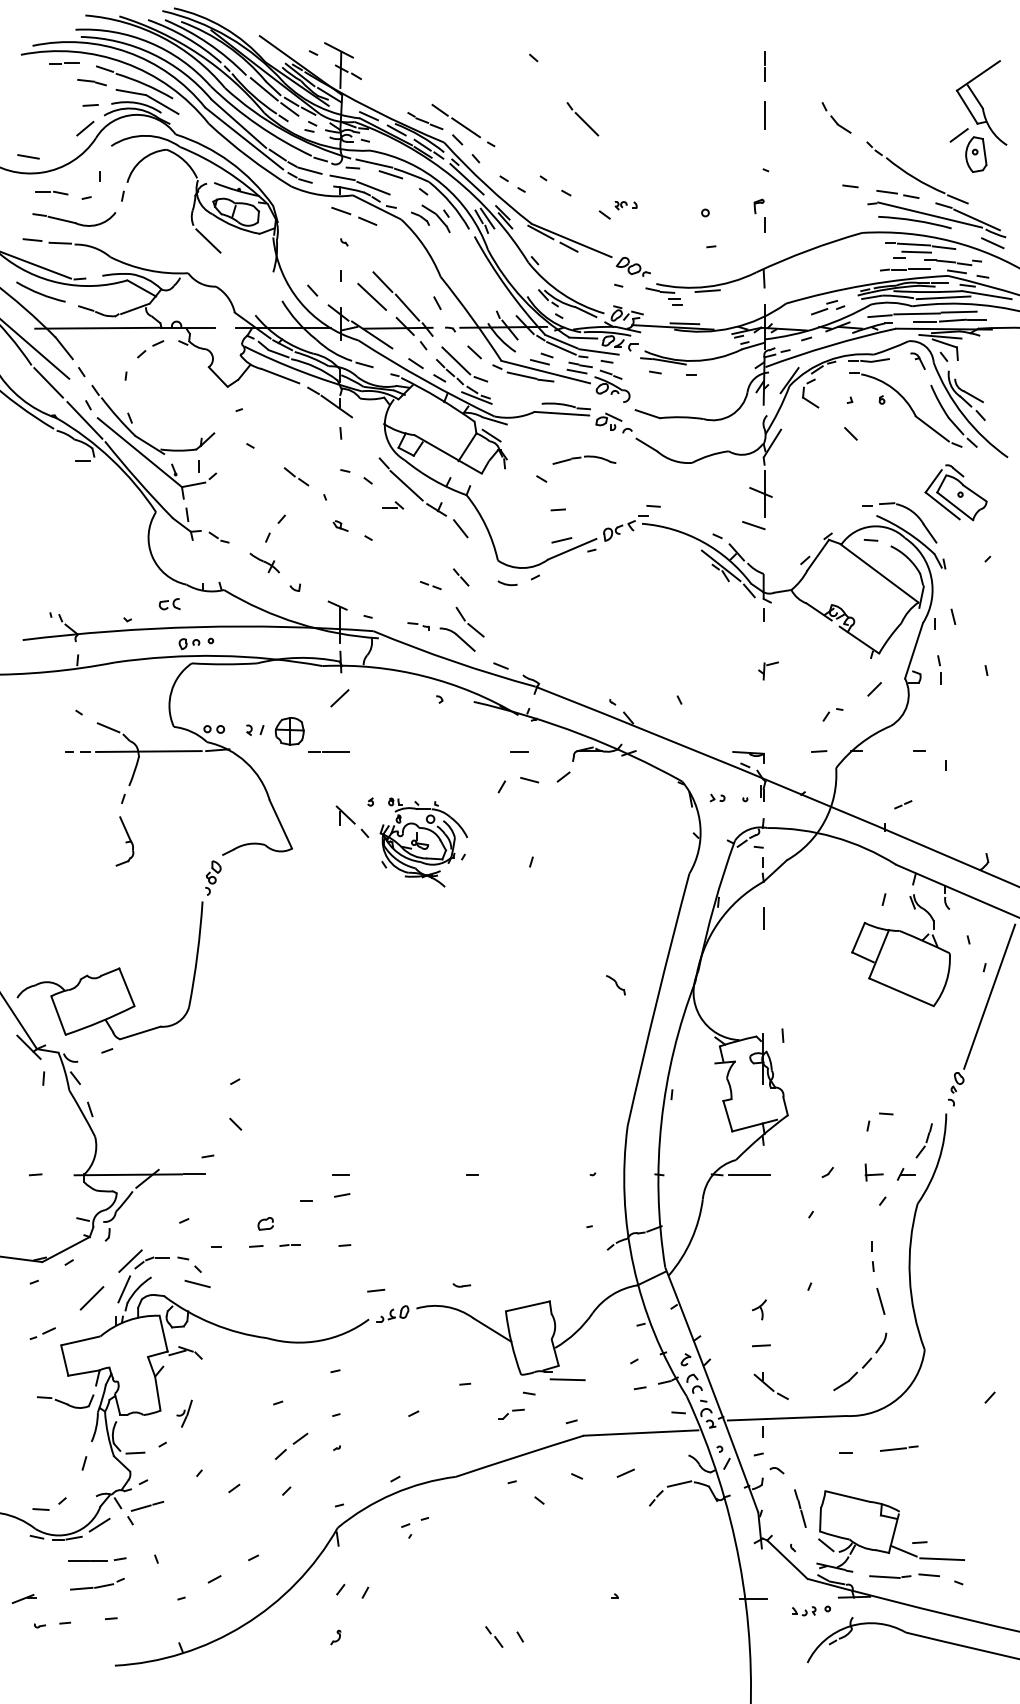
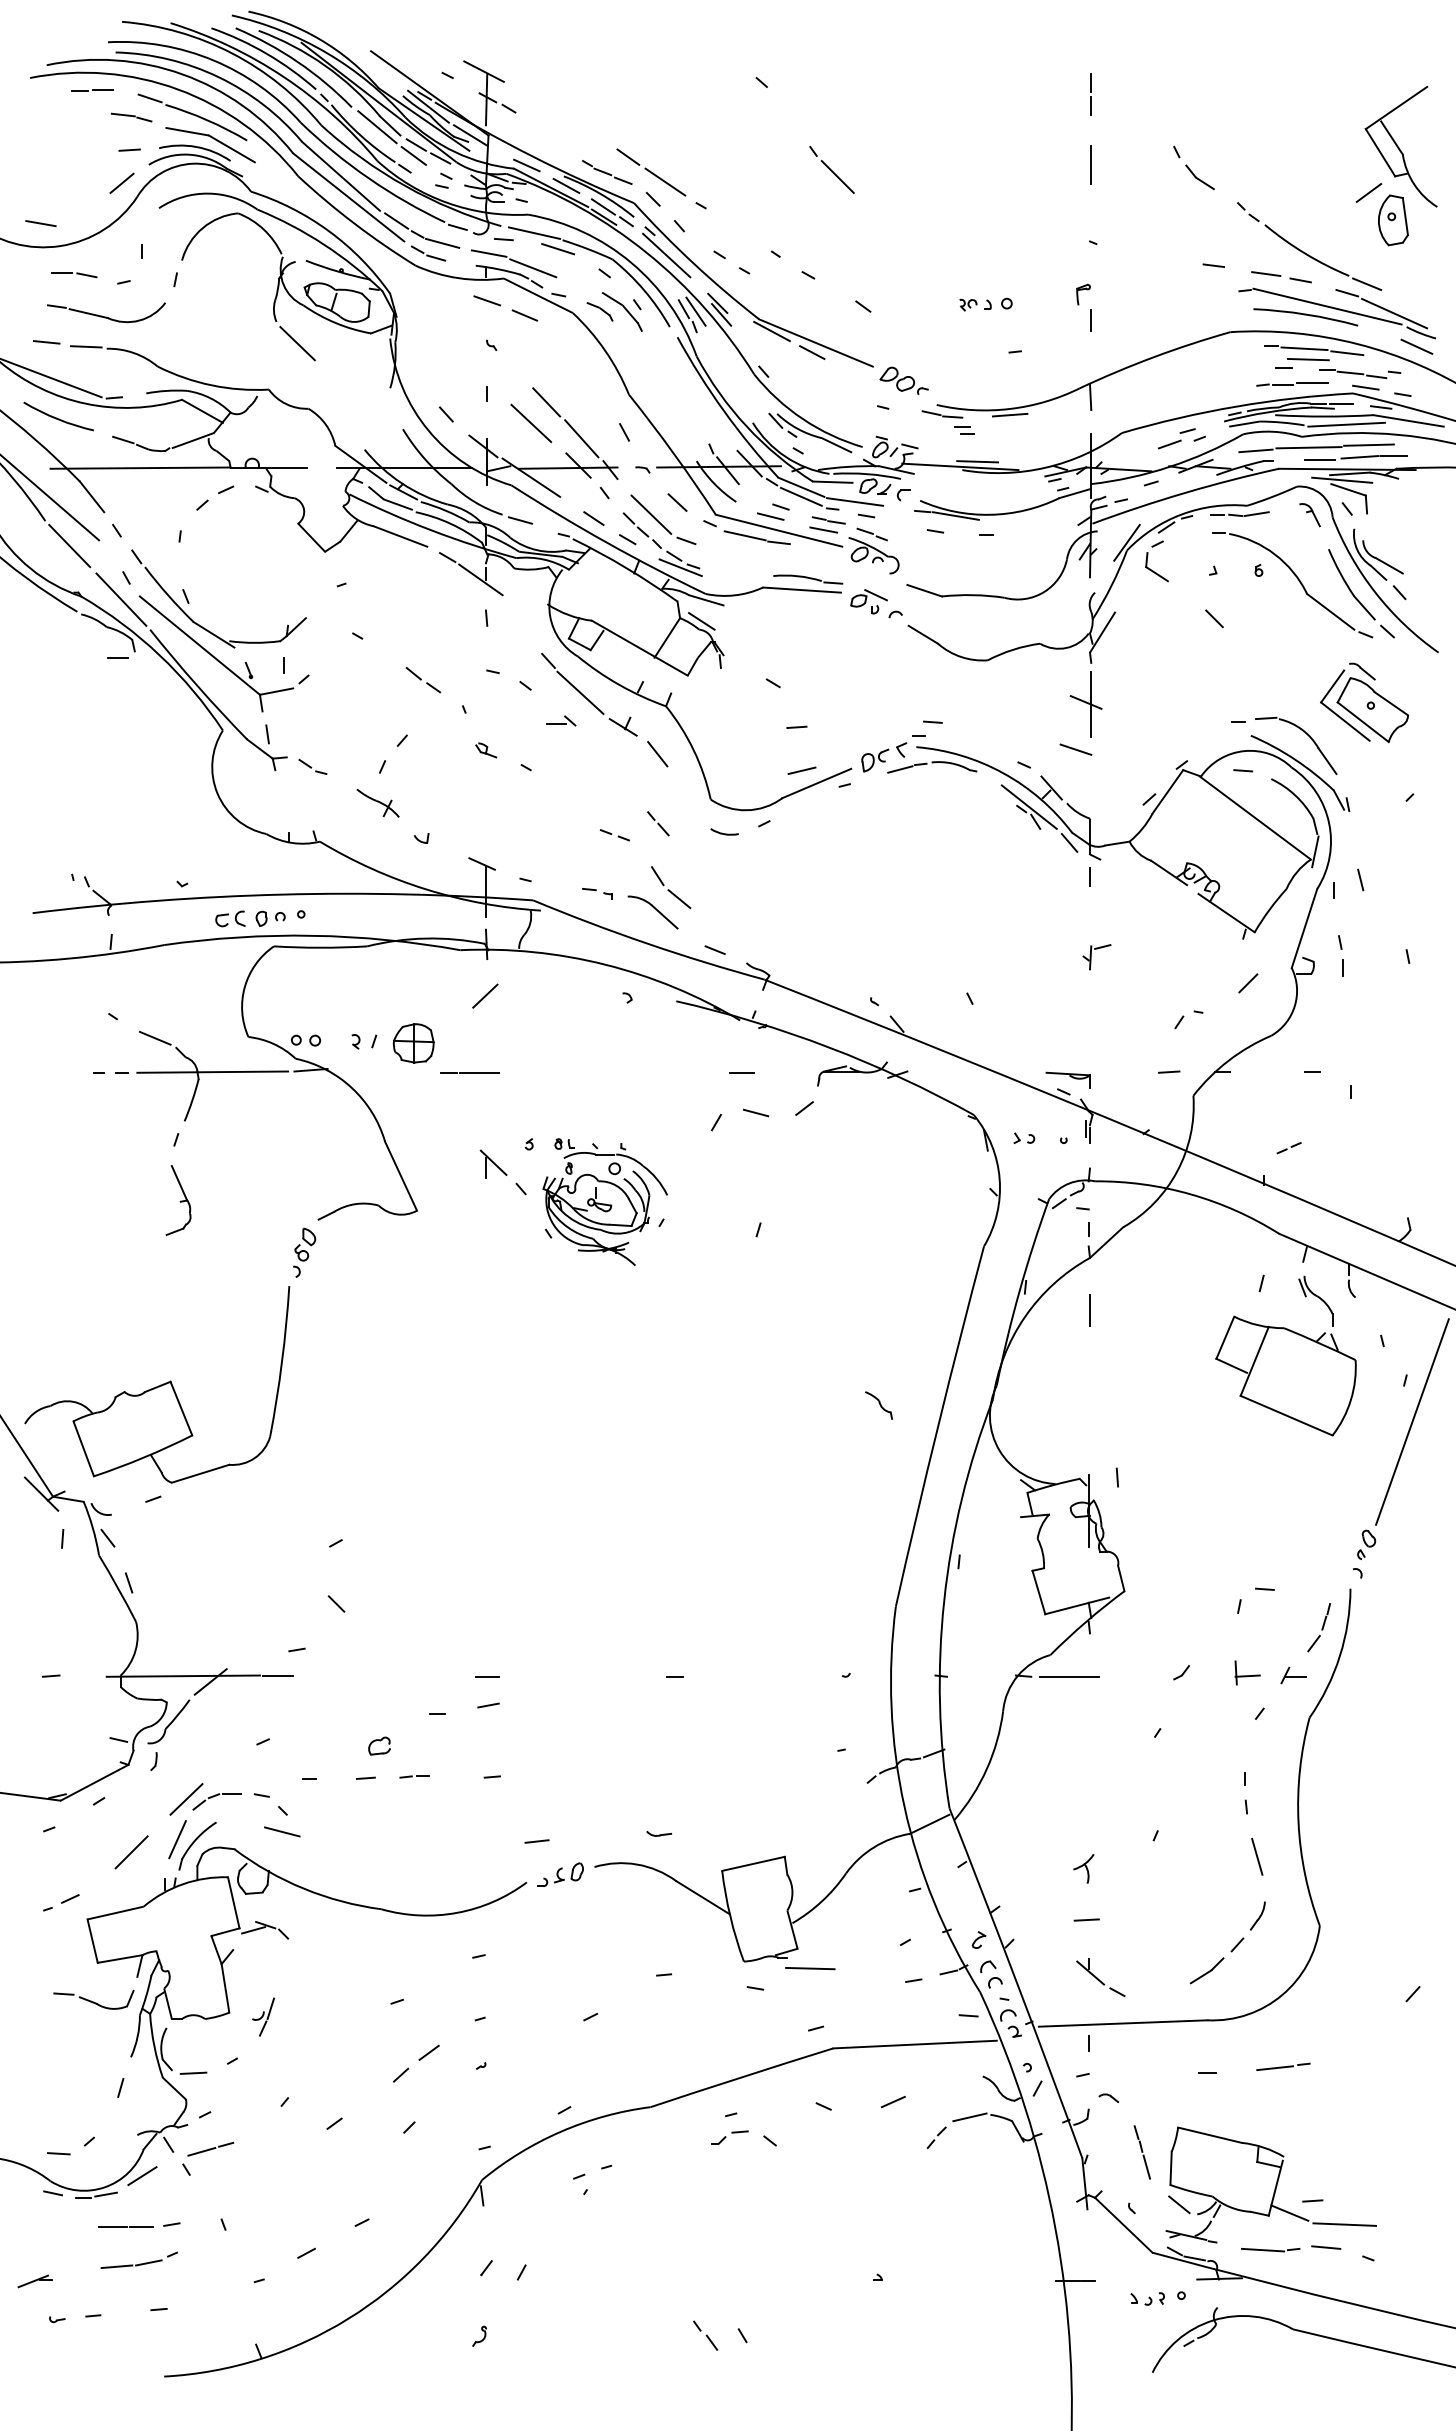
part: (625, 205) -> (975, 305), moved
part: (584, 460) -> (932, 767), moved
part: (169, 603) -> (230, 918), moved
part: (511, 1414) -> (729, 2137), moved

